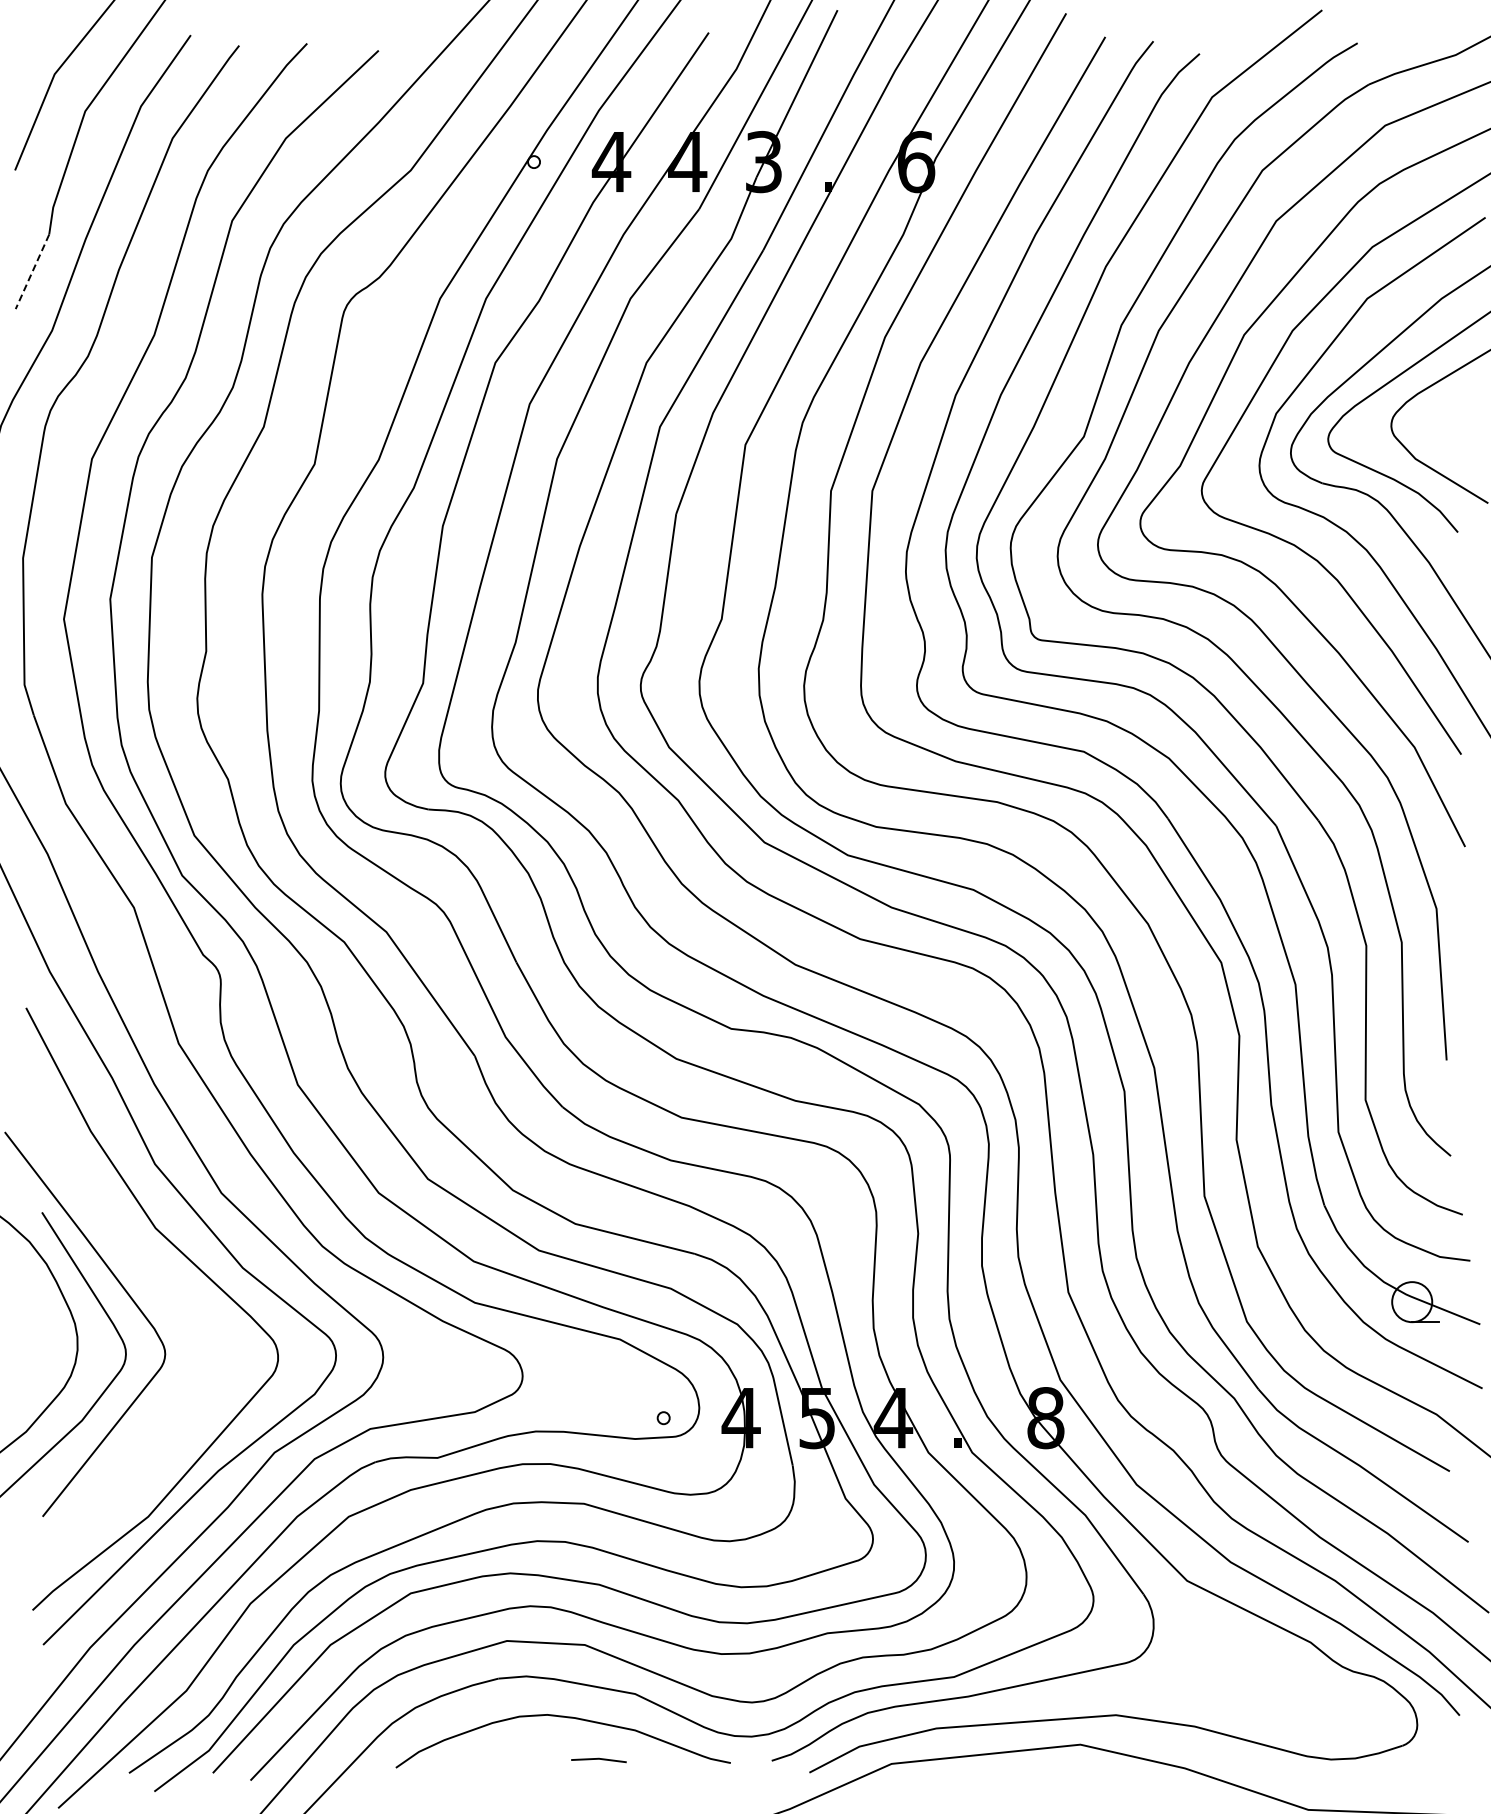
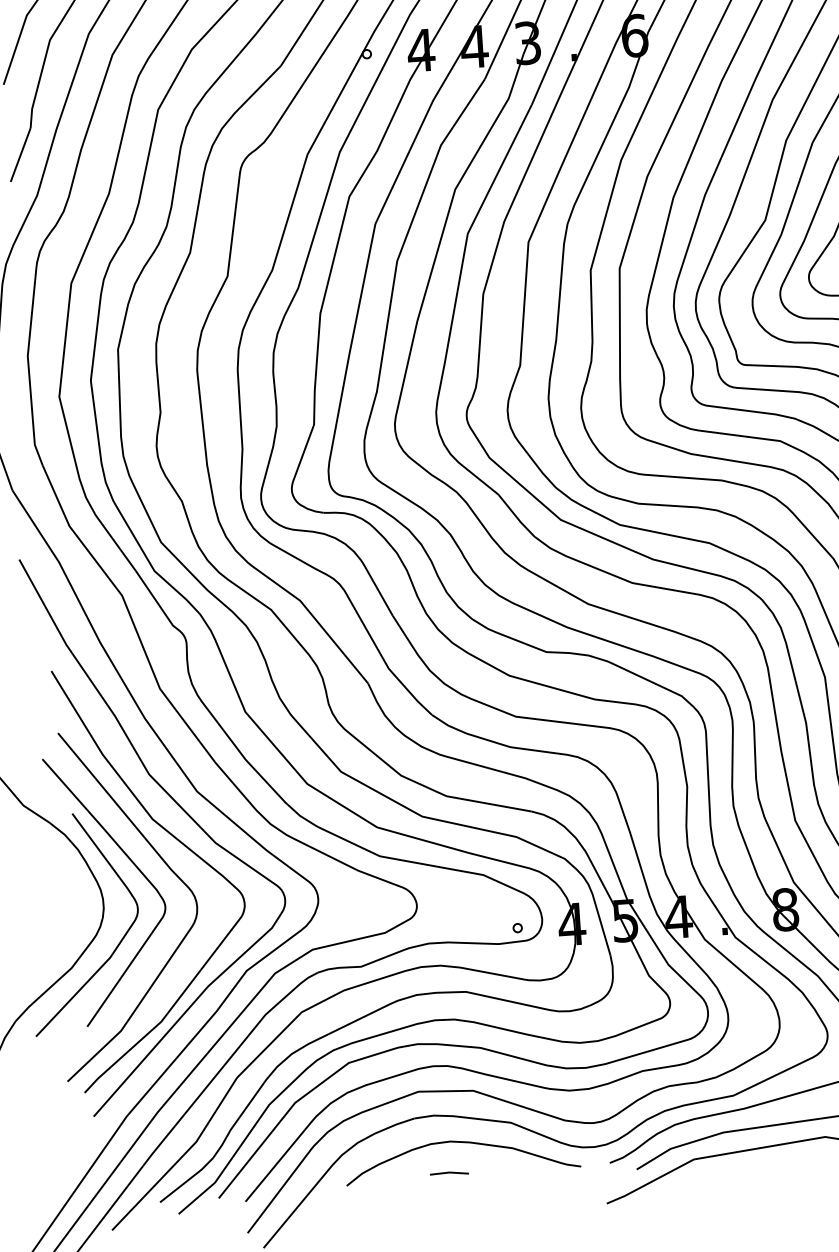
line: (32, 271) -> (20, 154), dashed -> solid
curve: (172, 1297) -> (167, 867), added
line: (598, 1759) -> (449, 1173), moved

